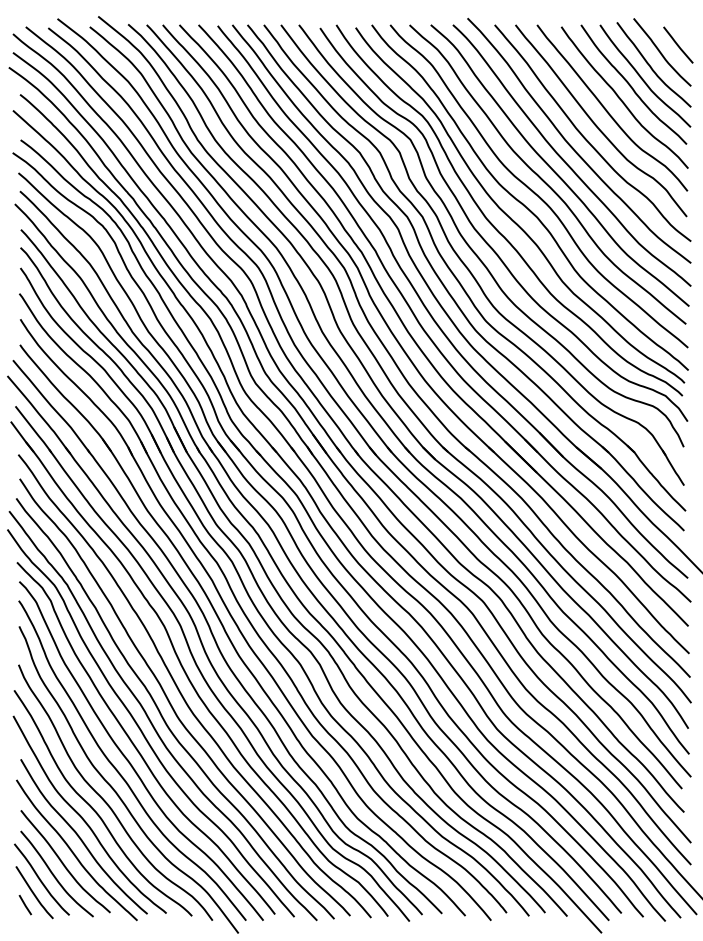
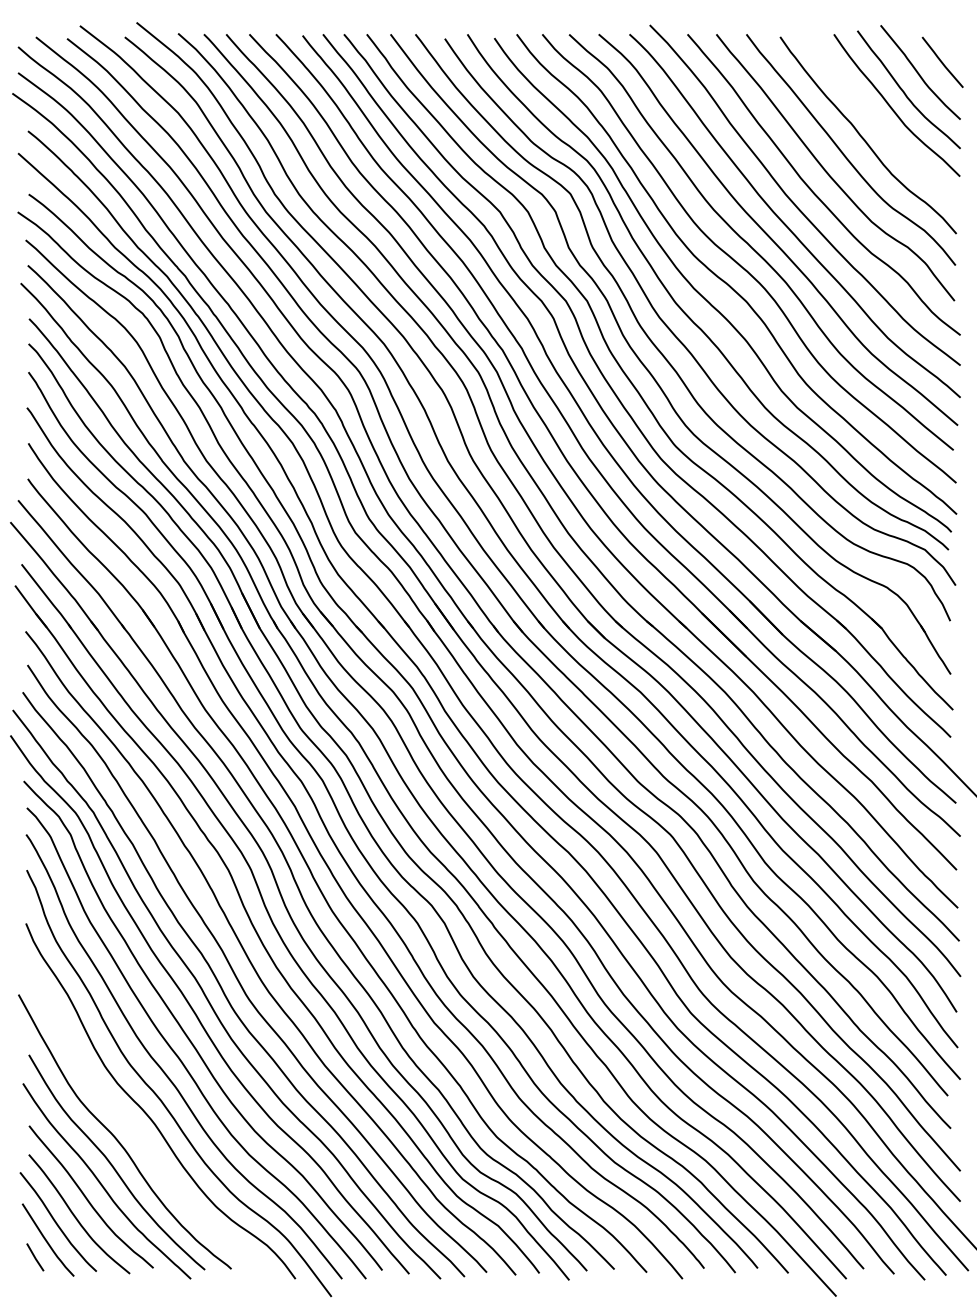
curve: (631, 86) -> (877, 119), removed
curve: (95, 810) -> (132, 1125), removed

